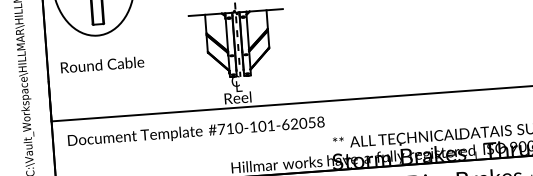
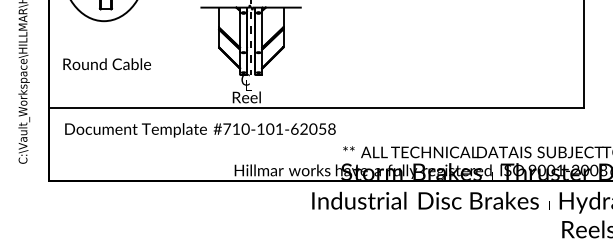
text: (101, 65) -> (106, 64), moved

